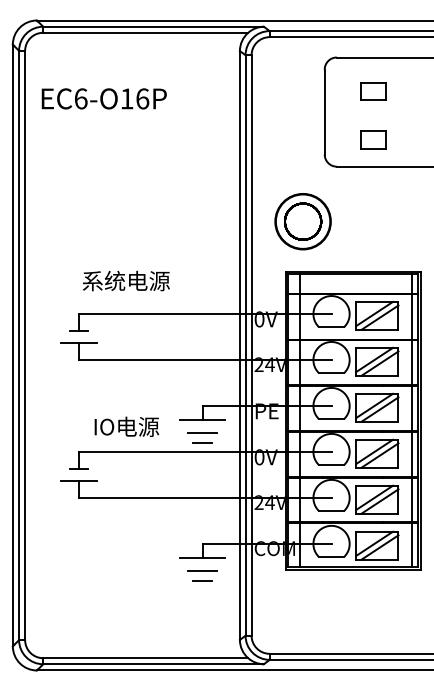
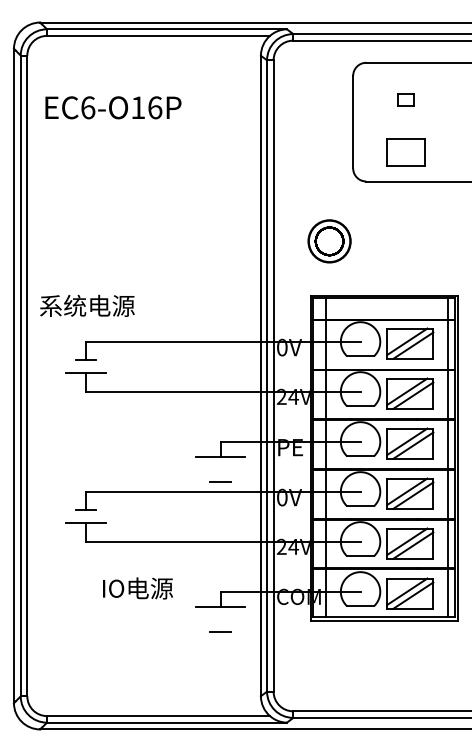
part: (372, 91) -> (405, 99), size x0.6
part: (372, 139) -> (405, 152), size x1.4
part: (302, 221) -> (329, 241), size x0.7
text: (126, 280) -> (87, 305), moved
text: (126, 426) -> (137, 588), moved
line: (202, 432) -> (220, 470), removed
line: (202, 570) -> (220, 620), removed

